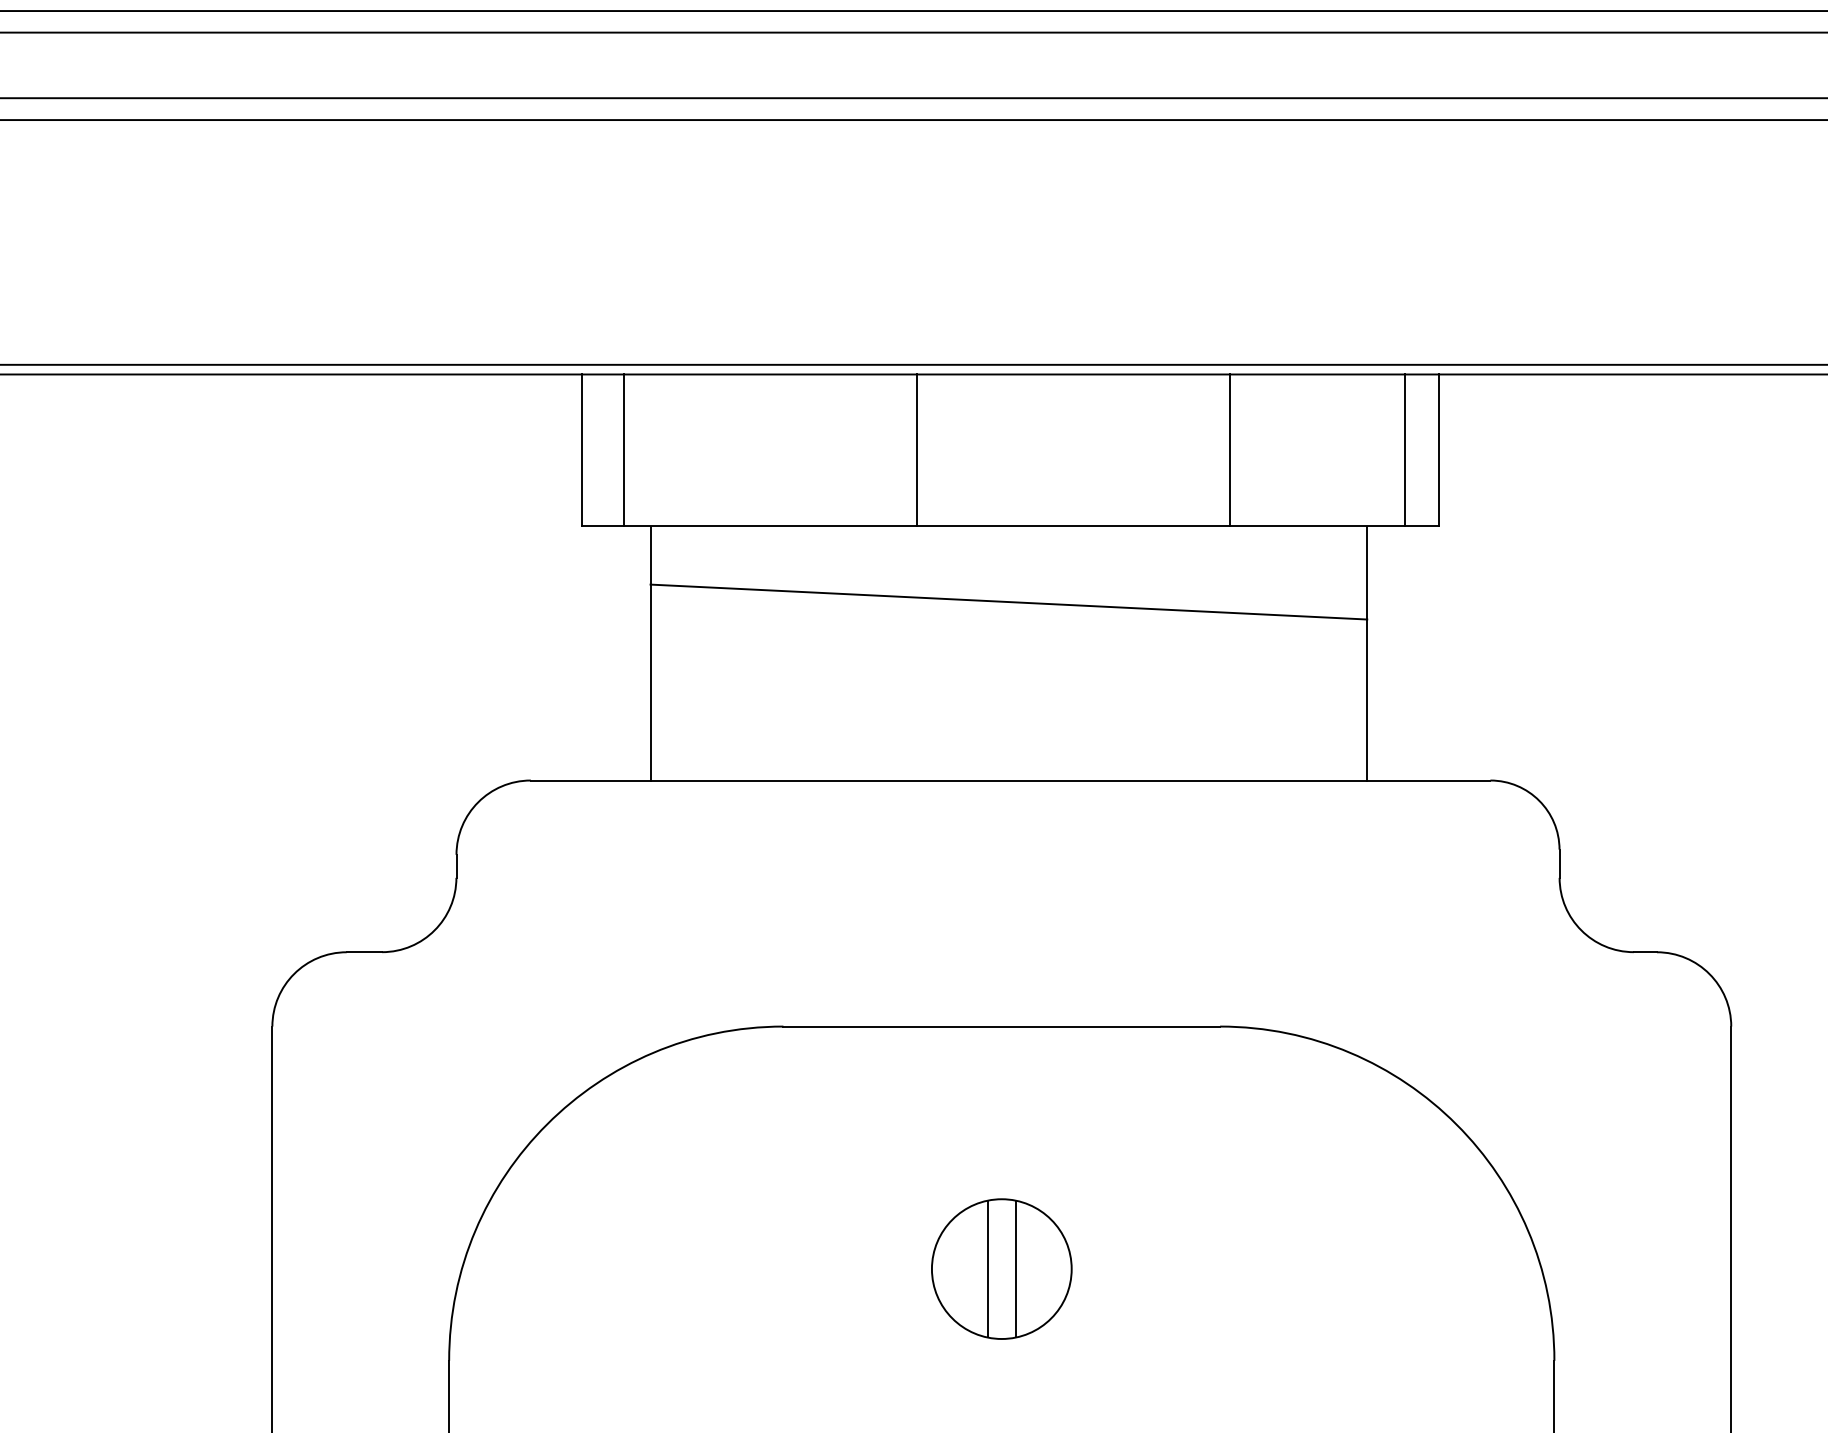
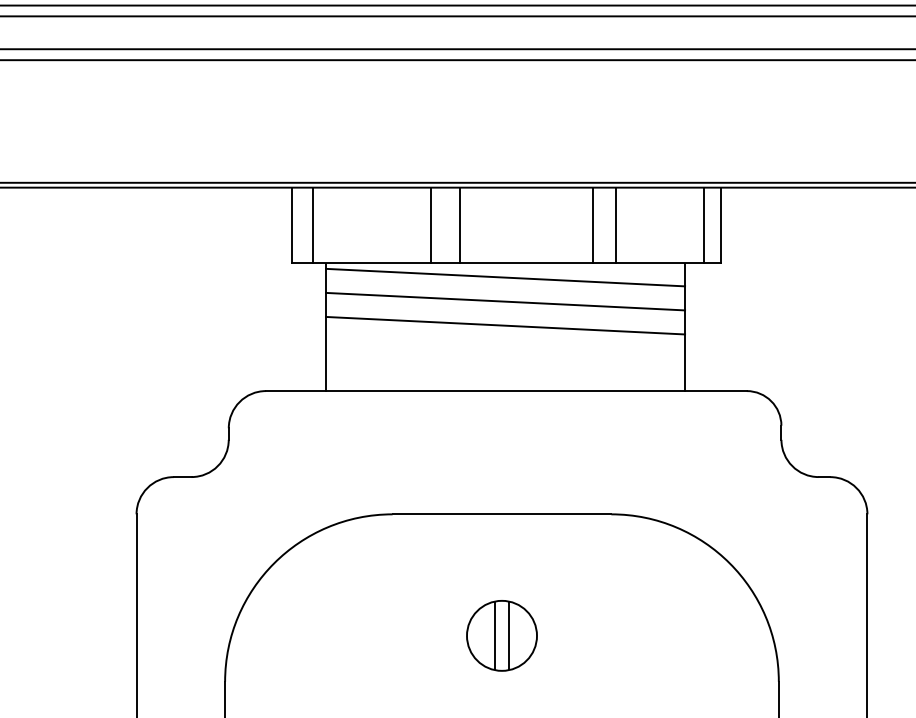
line: (861, 450) -> (431, 225), added
line: (1184, 450) -> (593, 225), added
line: (1008, 553) -> (505, 277), added
line: (1008, 649) -> (505, 325), added

